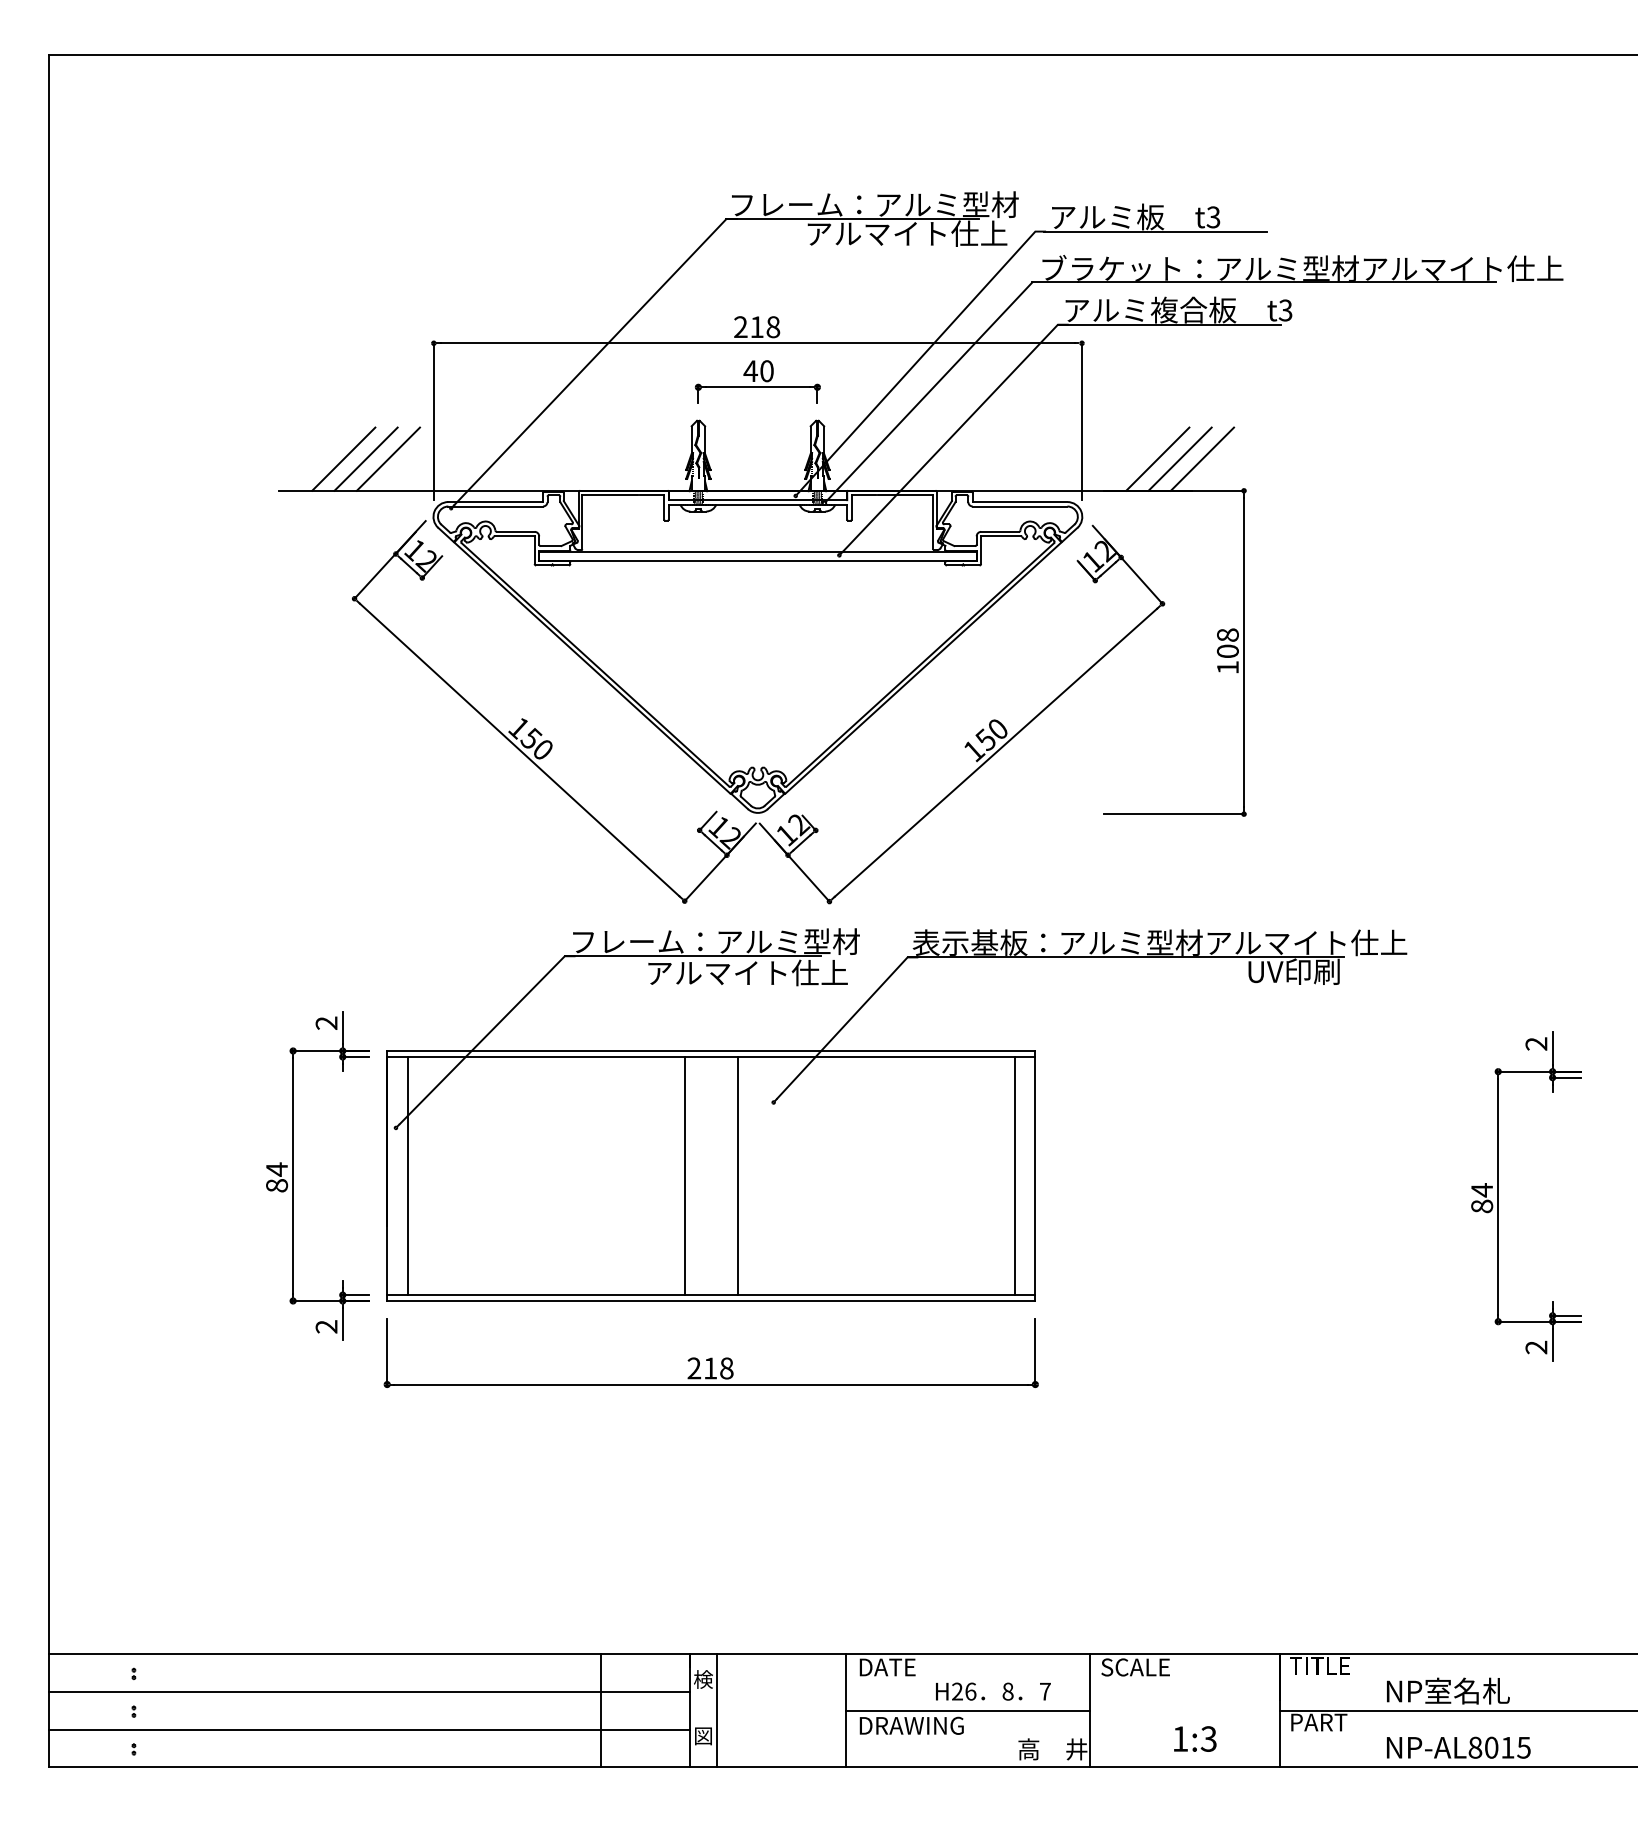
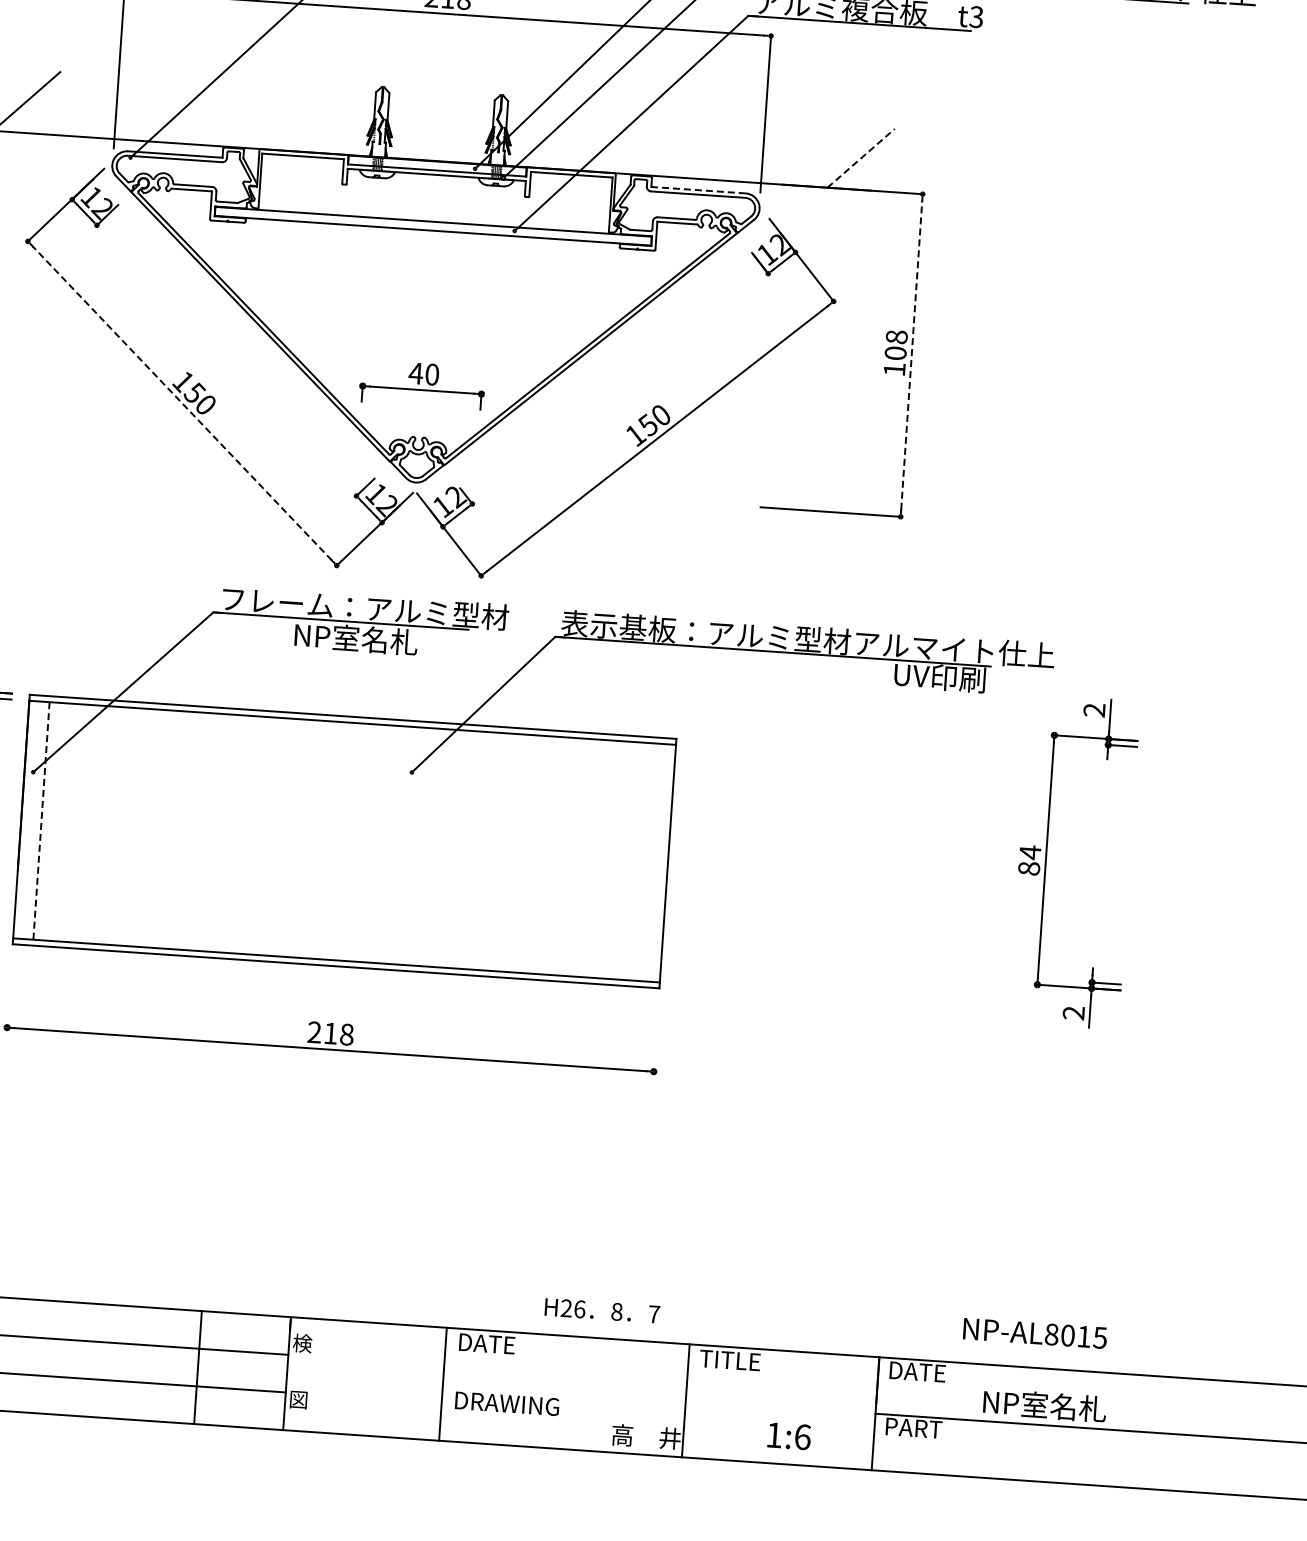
part: (757, 381) -> (422, 384), moved
line: (365, 458) -> (48, 102), removed
line: (387, 458) -> (70, 103), removed
line: (1157, 458) -> (838, 156), removed
line: (1202, 458) -> (883, 159), removed
line: (1180, 459) -> (861, 158), solid -> dashed
line: (1019, 502) -> (697, 190), solid -> dashed
line: (1244, 652) -> (912, 355), solid -> dashed
line: (519, 749) -> (182, 403), solid -> dashed
text: (747, 972) -> (394, 641), アルマイト仕上 -> NP室名札
line: (685, 1175) -> (318, 839), removed
line: (737, 1175) -> (370, 842), removed
line: (1015, 1175) -> (648, 861), removed
line: (407, 1176) -> (41, 821), solid -> dashed
part: (1498, 1196) -> (1046, 859), moved
line: (387, 1351) -> (9, 994), removed
line: (1035, 1351) -> (656, 1038), removed
text: (1319, 1665) -> (918, 1371), TITLE -> DATE
text: (1135, 1667) -> (734, 1360), SCALE -> TITLE
text: (993, 1691) -> (602, 1310), moved
line: (716, 1710) -> (313, 1375), removed
line: (967, 1710) -> (563, 1392), removed
text: (1208, 1738) -> (802, 1436), 1:3 -> 1:6
text: (1458, 1747) -> (1034, 1333), moved

